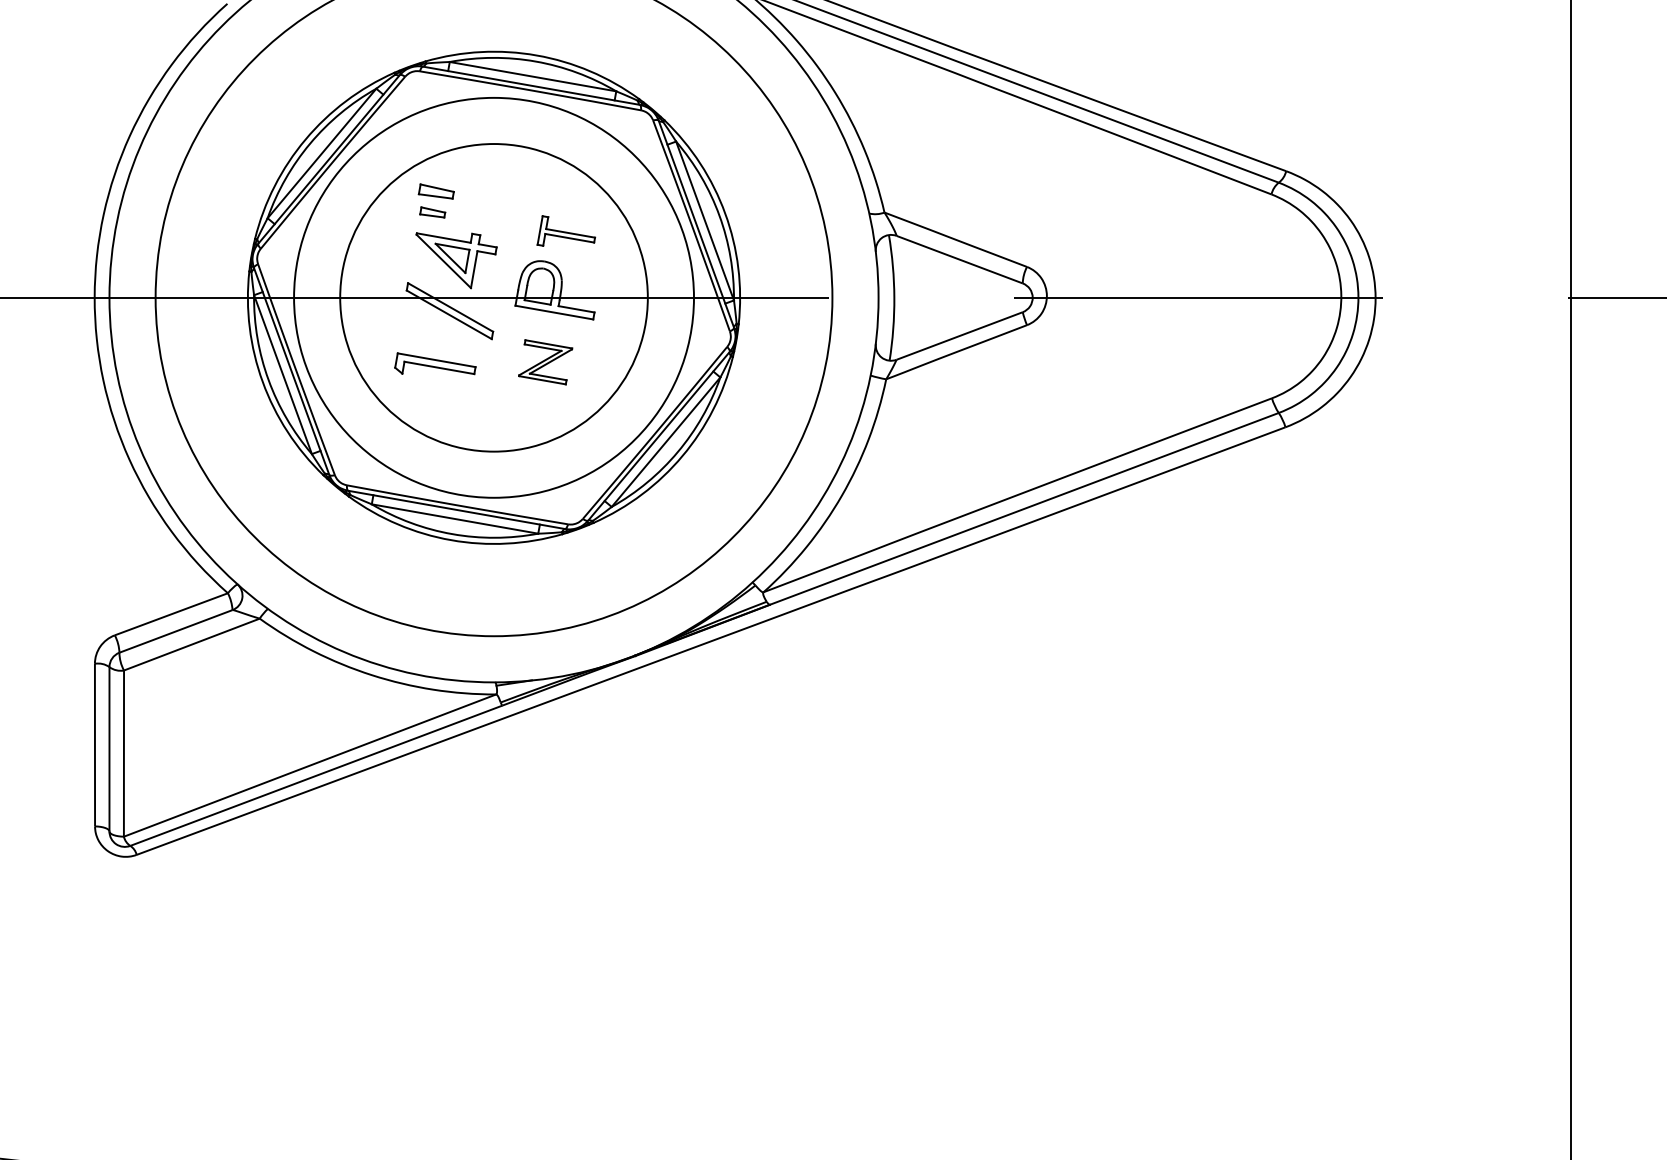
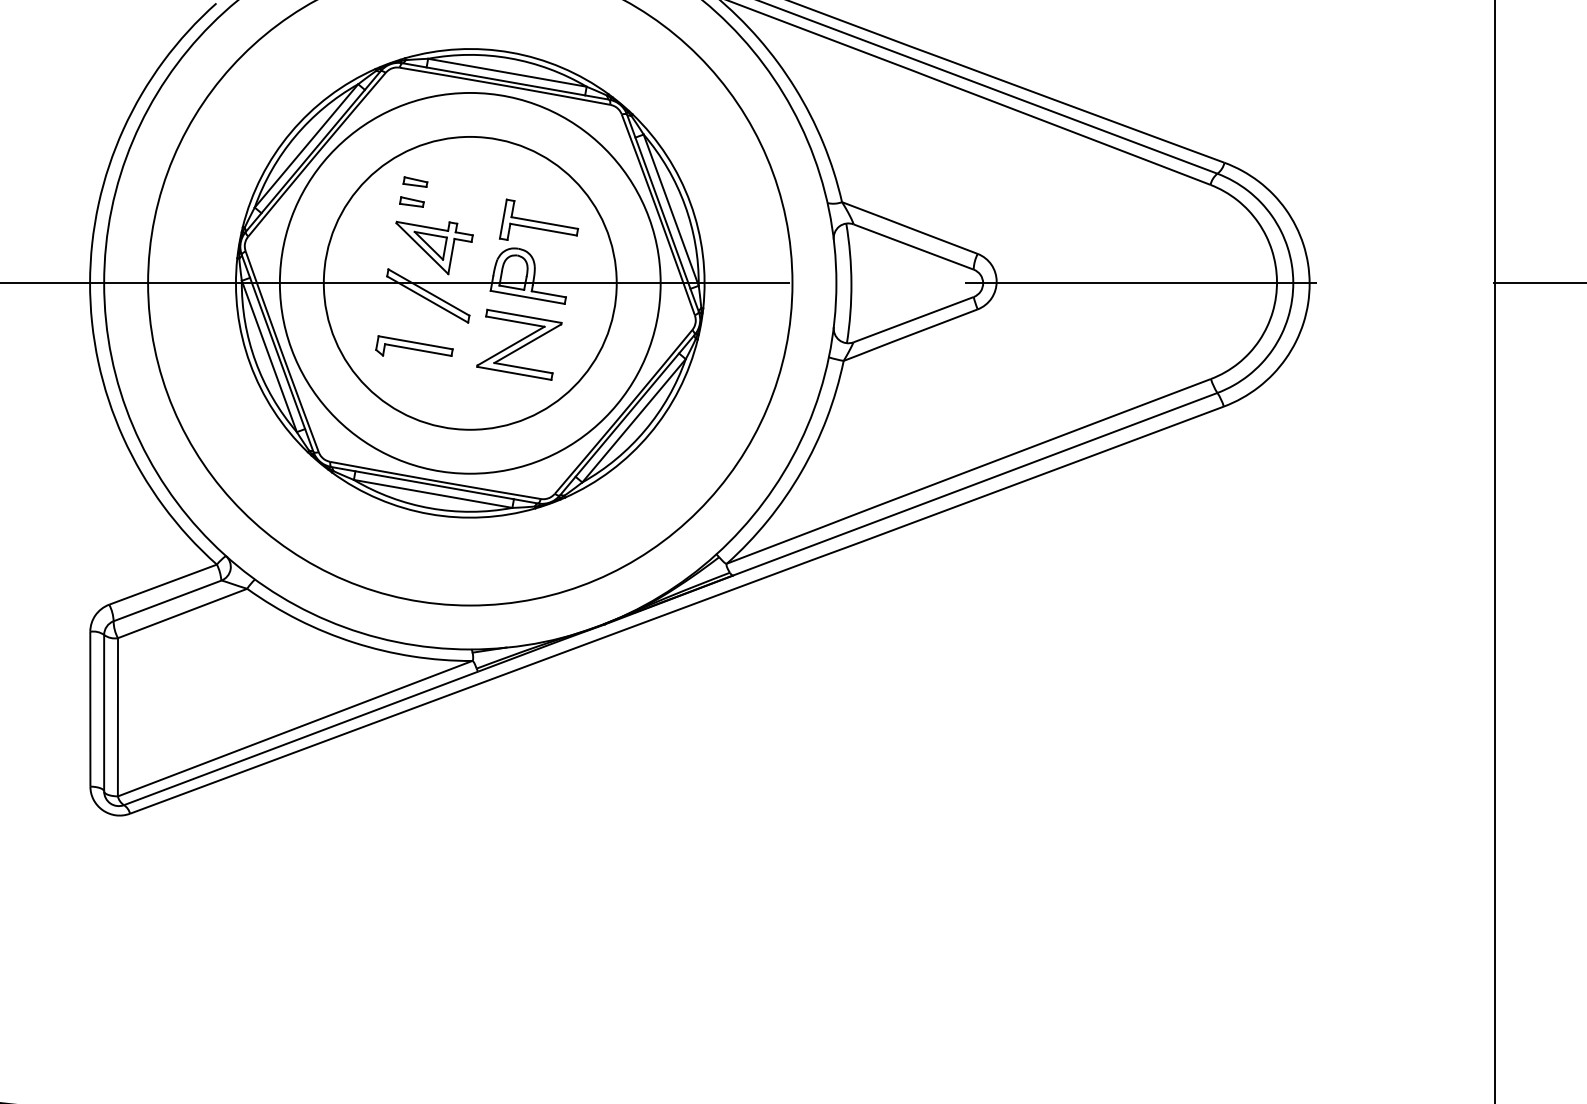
part: (436, 190) -> (415, 181), size x0.71
part: (566, 230) -> (539, 219), size x1.43
part: (545, 362) -> (519, 344), size x1.67

